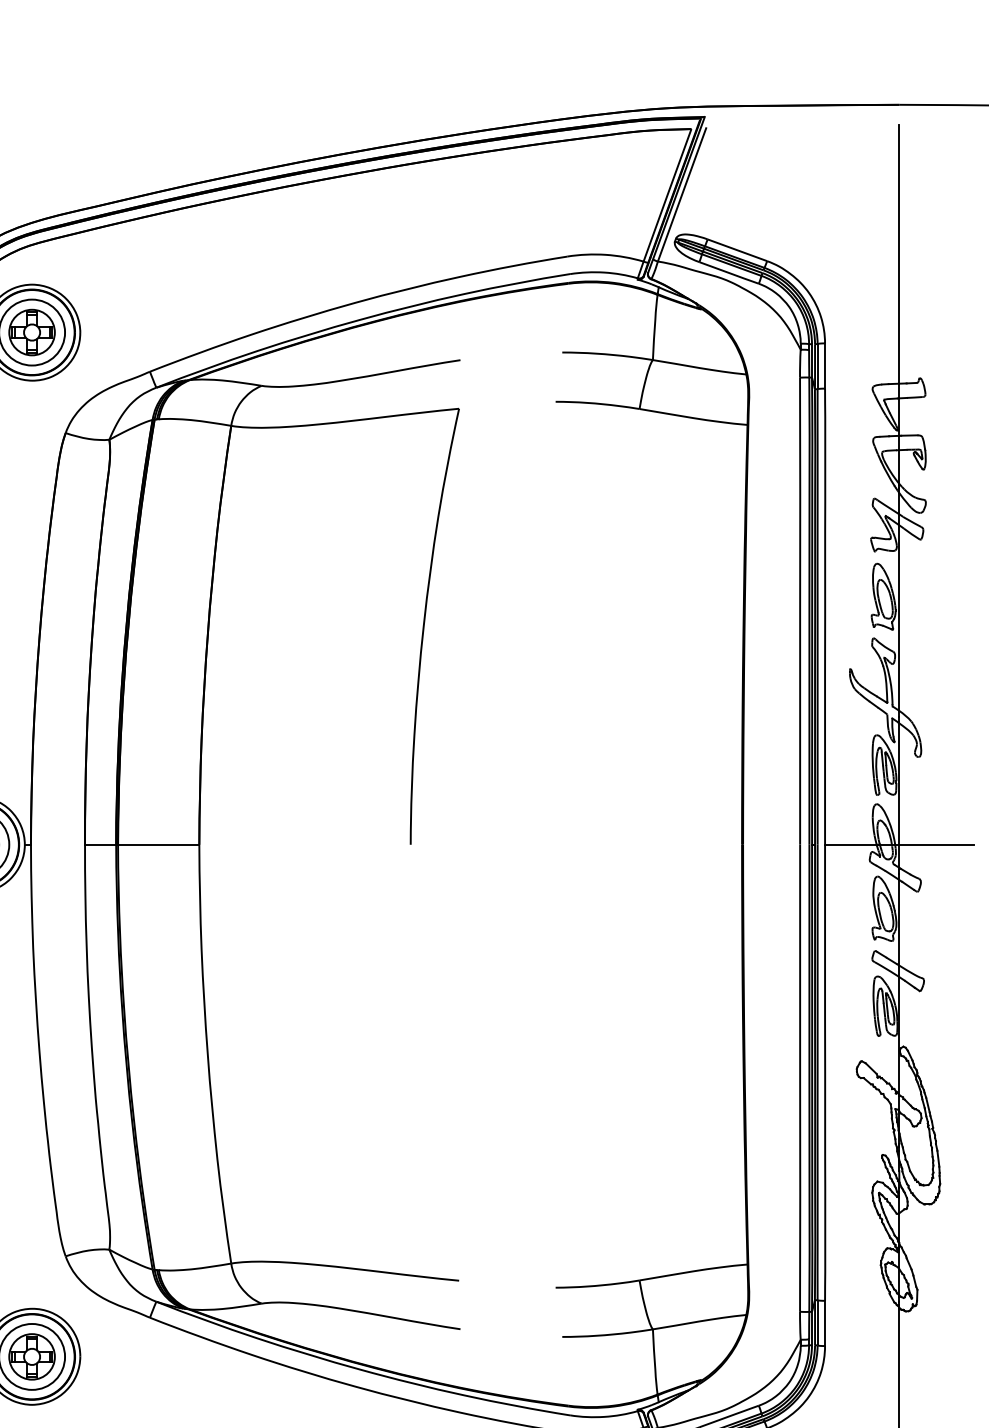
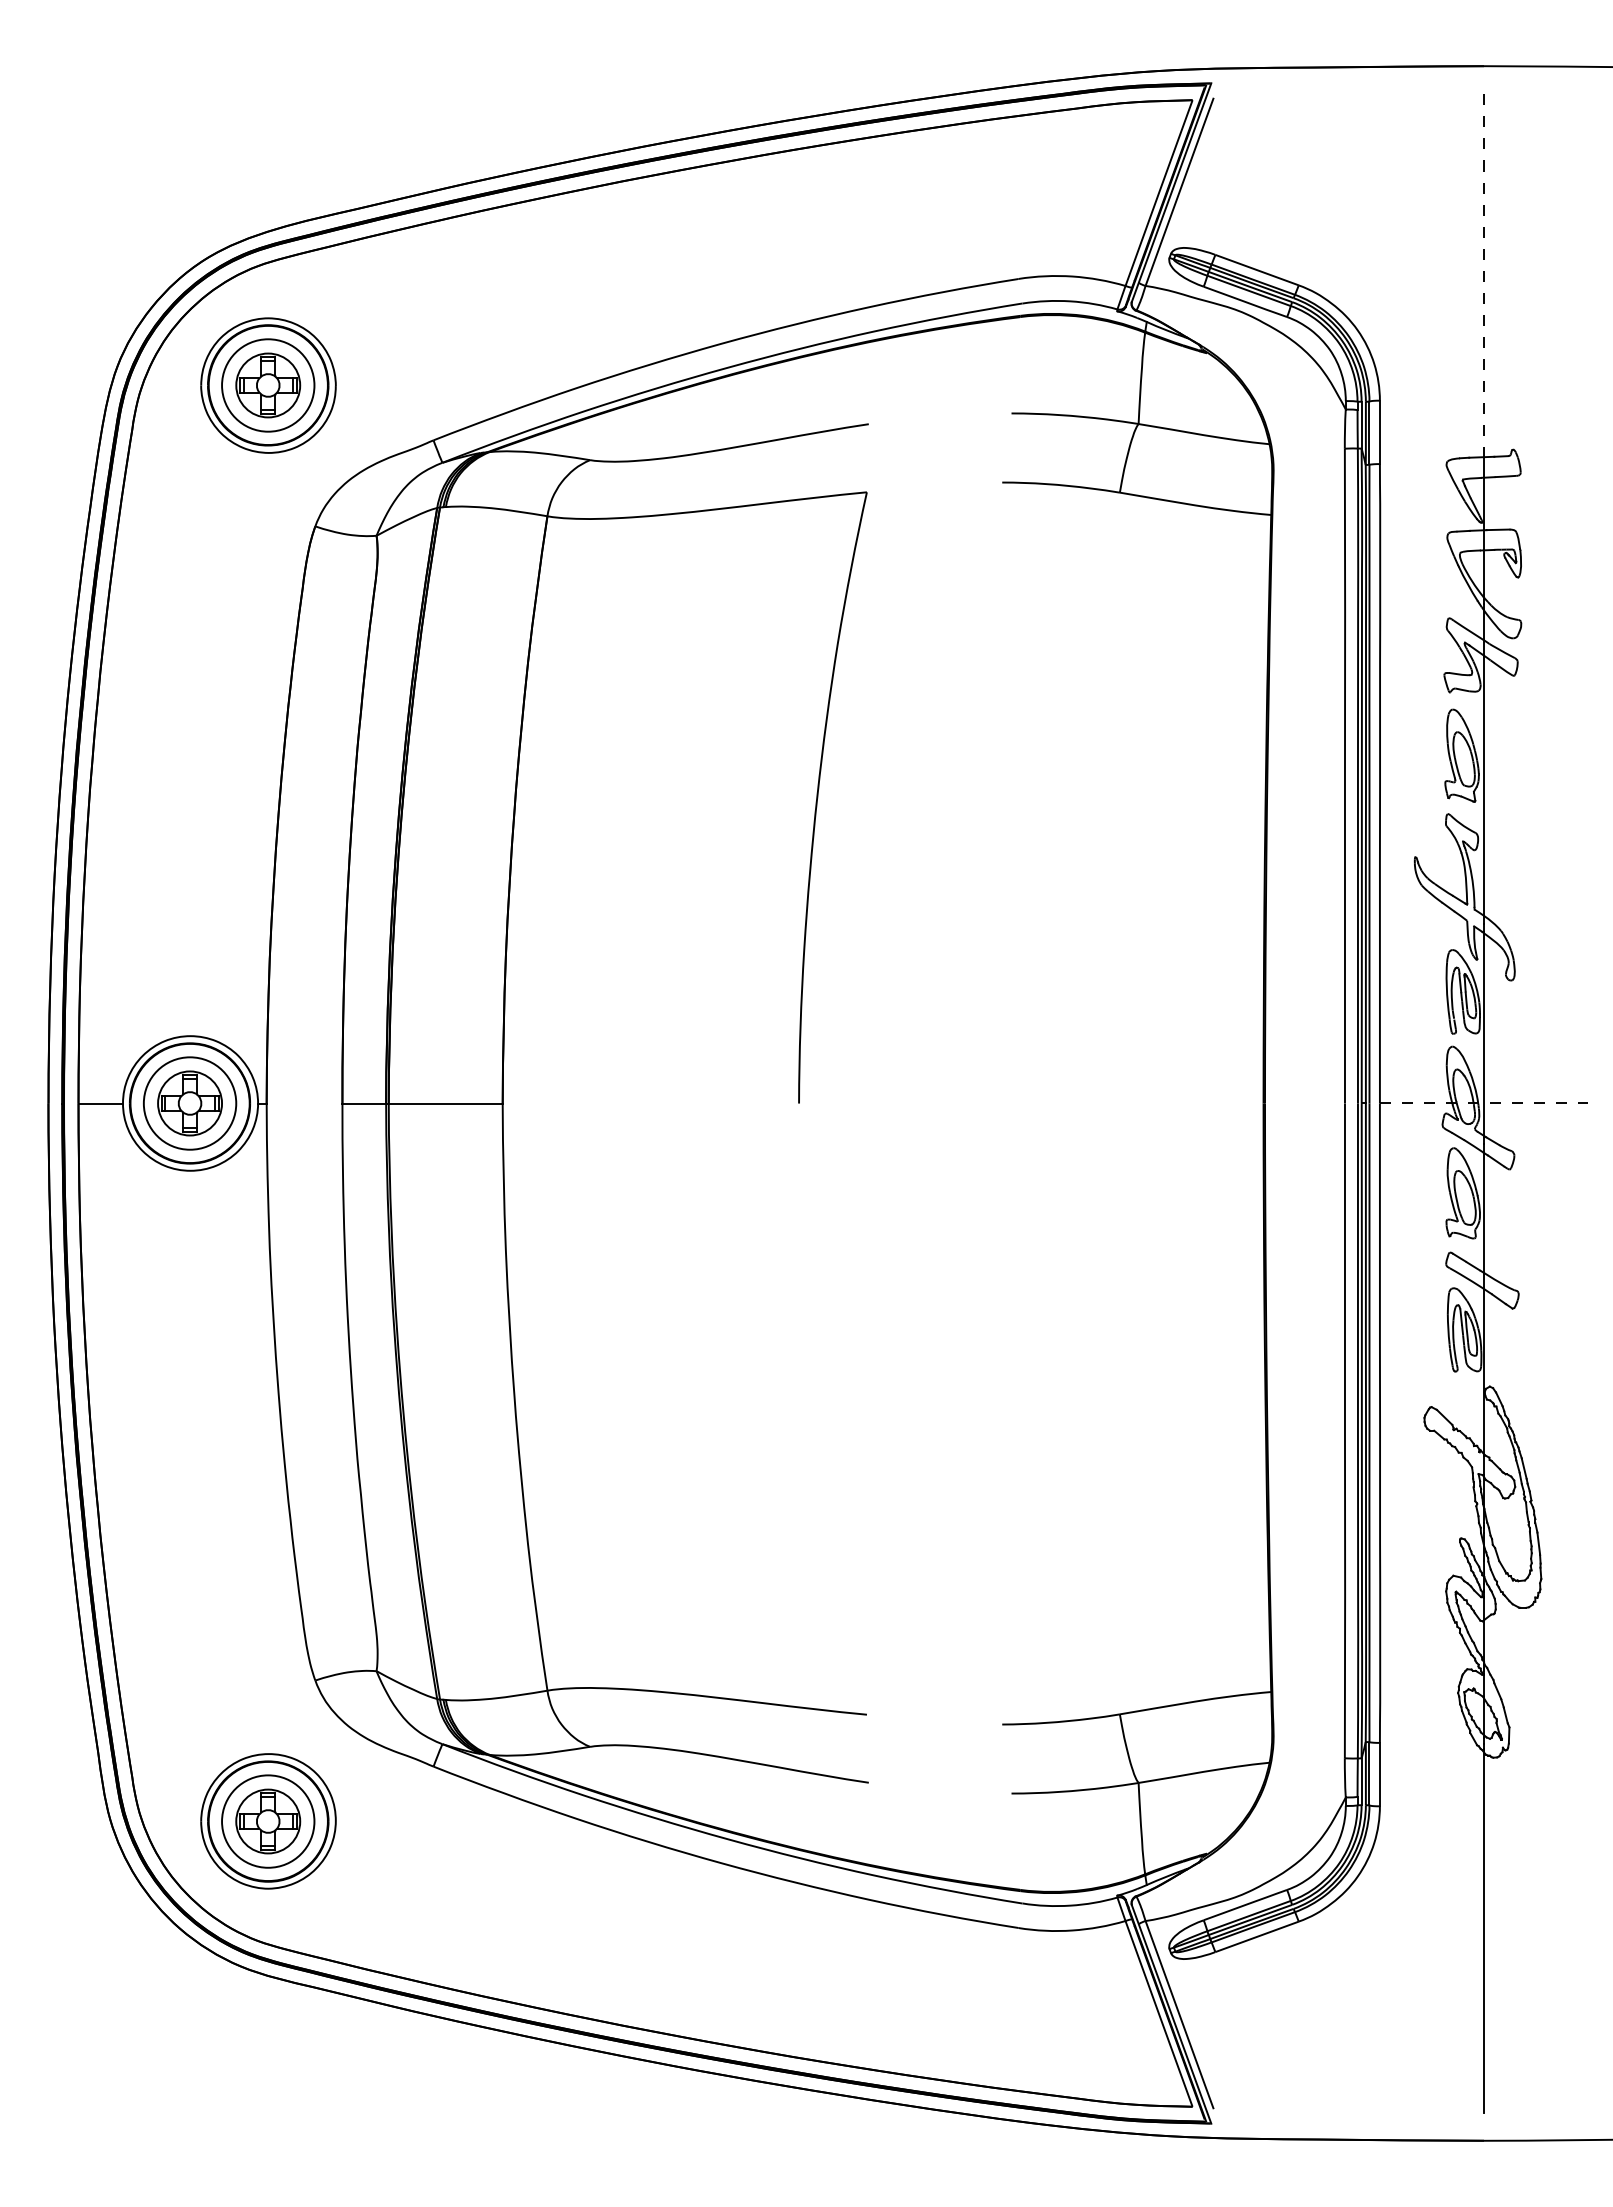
line: (898, 254) -> (1483, 276), solid -> dashed
line: (899, 844) -> (1484, 1103), solid -> dashed

